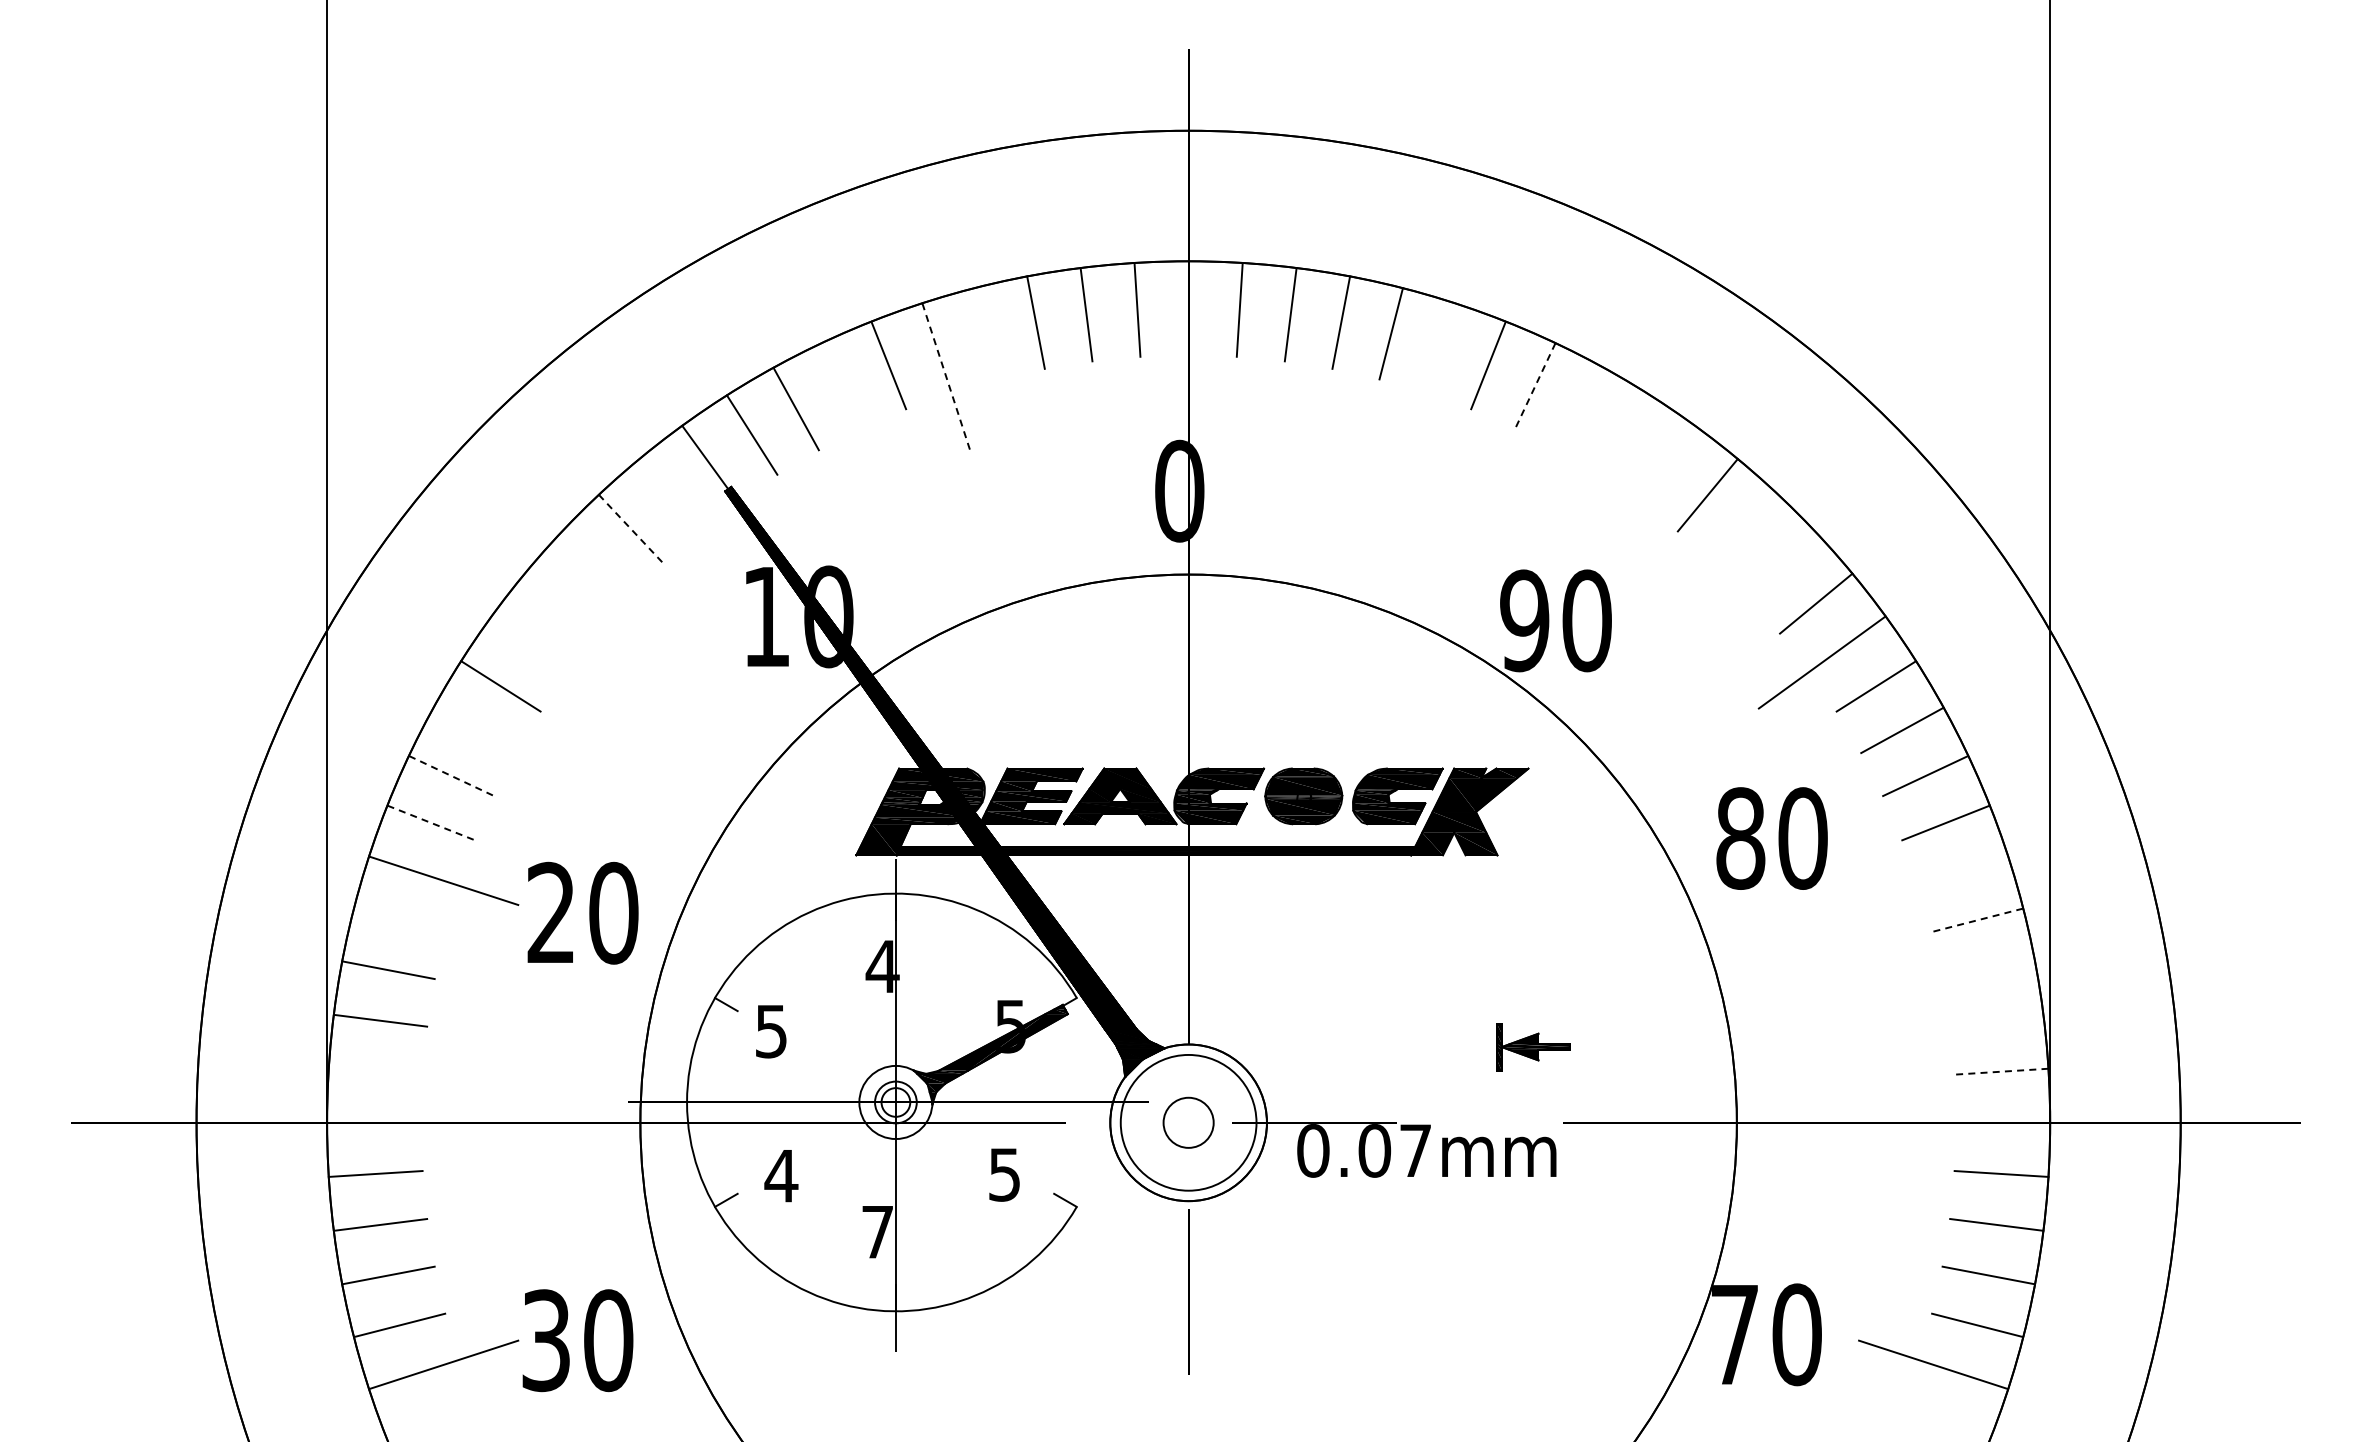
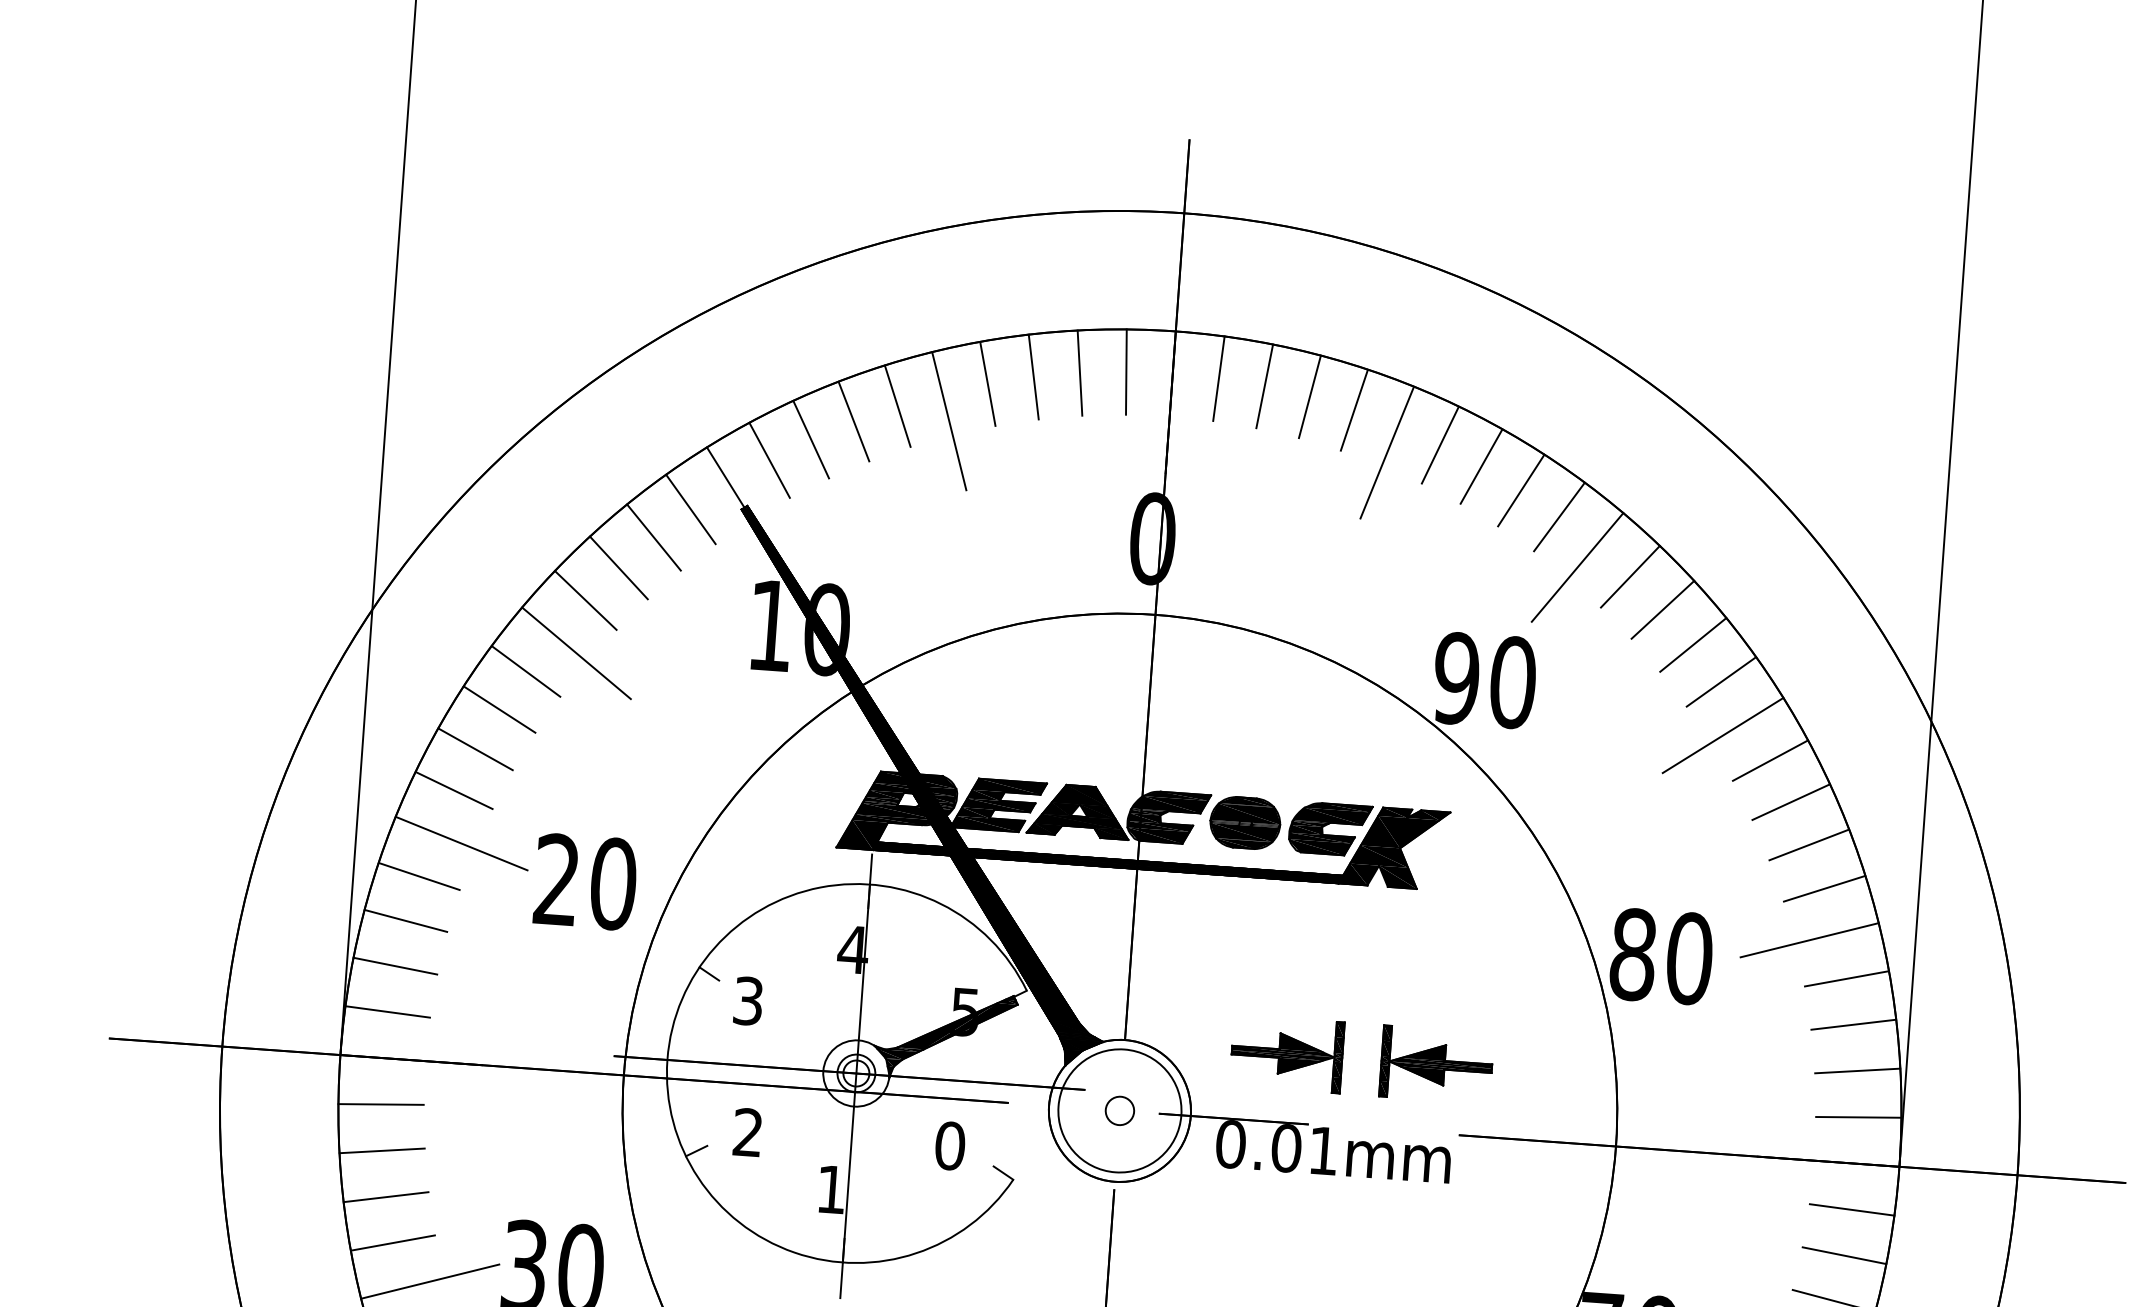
line: (985, 333) -> (987, 383), added
line: (1430, 377) -> (1387, 452), added
line: (946, 378) -> (949, 421), dashed -> solid
line: (841, 385) -> (853, 421), added
line: (1535, 386) -> (1481, 467), dashed -> solid
line: (1580, 408) -> (1520, 490), added
line: (1624, 434) -> (1558, 516), added
line: (1648, 488) -> (1577, 566), added
line: (669, 495) -> (690, 509), added
line: (1746, 528) -> (1663, 609), added
line: (631, 529) -> (654, 537), dashed -> solid
line: (594, 565) -> (618, 568), added
line: (1782, 565) -> (1693, 645), added
line: (560, 603) -> (585, 600), added
line: (554, 662) -> (576, 653), added
line: (474, 730) -> (499, 709), added
line: (451, 776) -> (475, 749), dashed -> solid
line: (431, 823) -> (454, 790), dashed -> solid
text: (1771, 838) -> (1661, 956), moved
line: (1933, 880) -> (1809, 939), added
line: (399, 919) -> (419, 875), added
line: (1977, 920) -> (1846, 979), dashed -> solid
line: (1988, 970) -> (1853, 1024), added
line: (1996, 1020) -> (1857, 1070), added
text: (771, 1030) -> (748, 1000), 5 -> 3
part: (1367, 1046) -> (1286, 1053), added
part: (1532, 1046) -> (1436, 1064), size x1.67
line: (375, 1071) -> (387, 1011), added
line: (2001, 1071) -> (1858, 1117), dashed -> solid
circle: (1188, 1122) -> (1119, 1110), size x0.62
text: (1415, 1150) -> (1323, 1150), 0.07mm -> 0.01mm
text: (1004, 1174) -> (949, 1145), 5 -> 0
text: (781, 1175) -> (748, 1132), 4 -> 2
text: (877, 1232) -> (831, 1189), 7 -> 1

